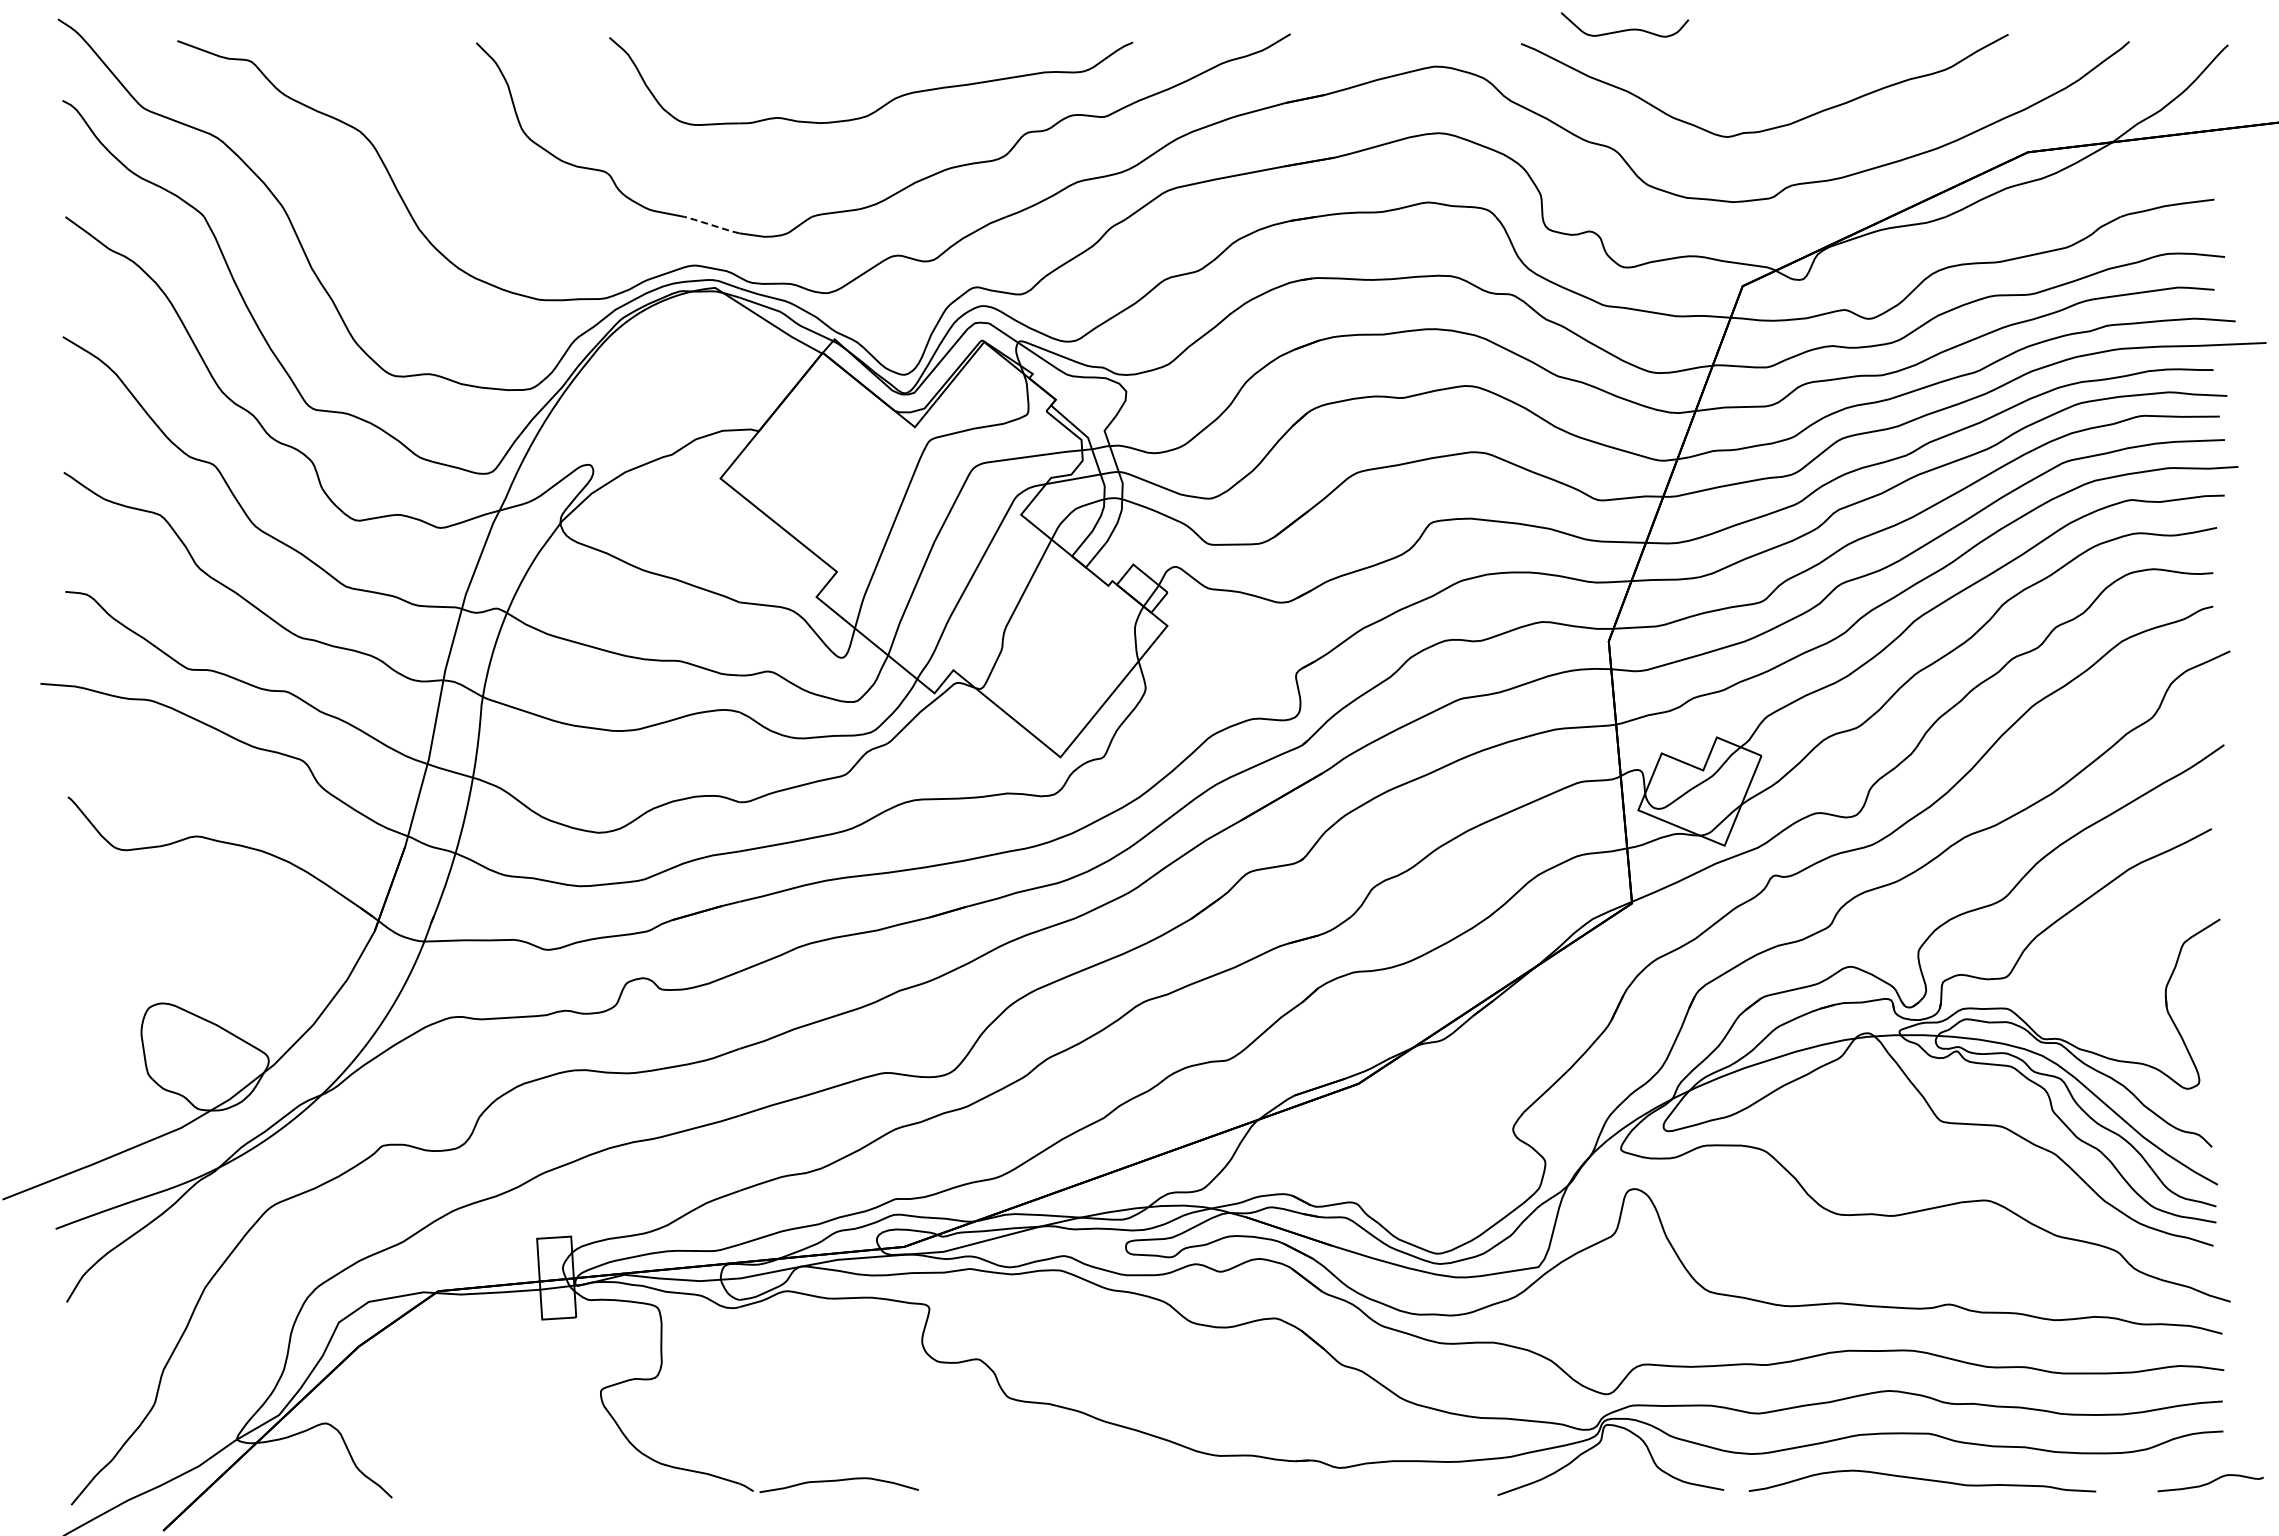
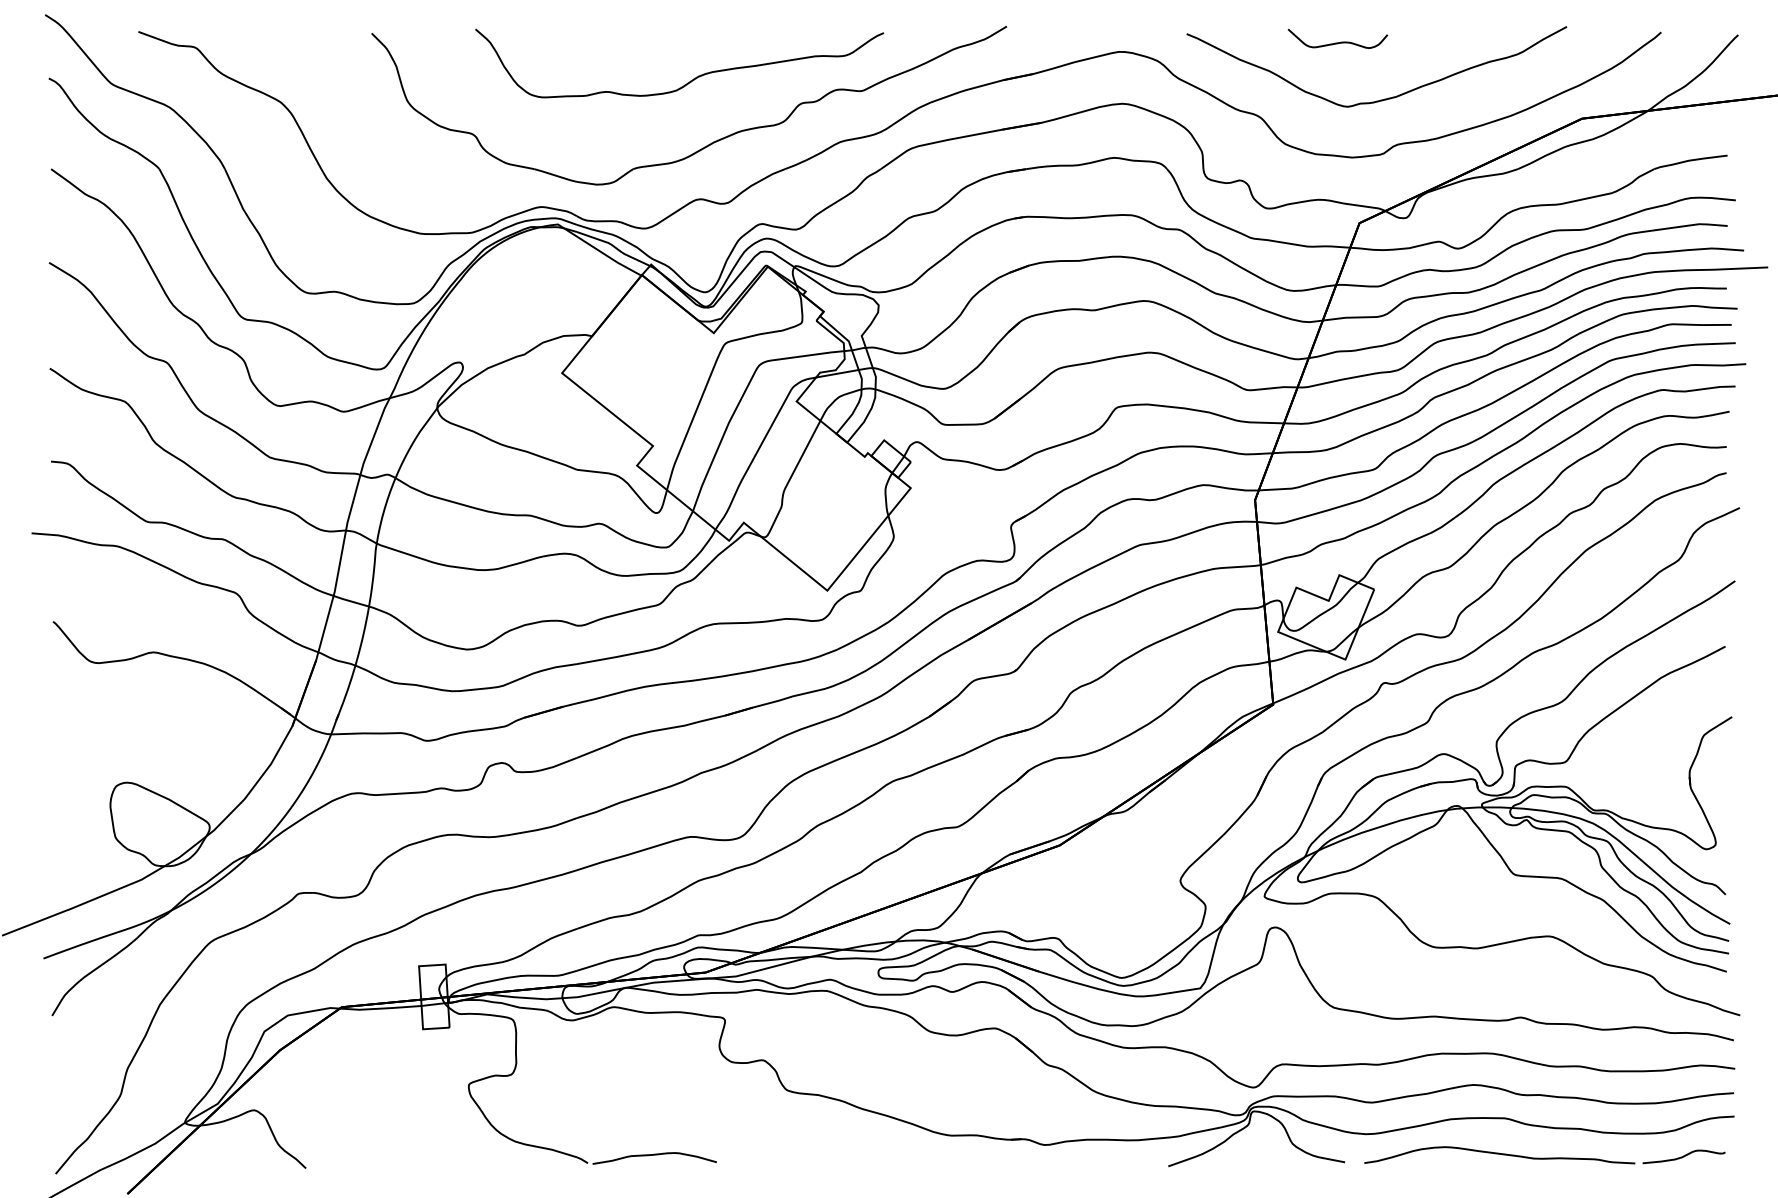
curve: (1624, 29) -> (1337, 42), moved
line: (712, 225) -> (555, 175), dashed -> solid
curve: (2210, 1483) -> (1683, 1157), moved

